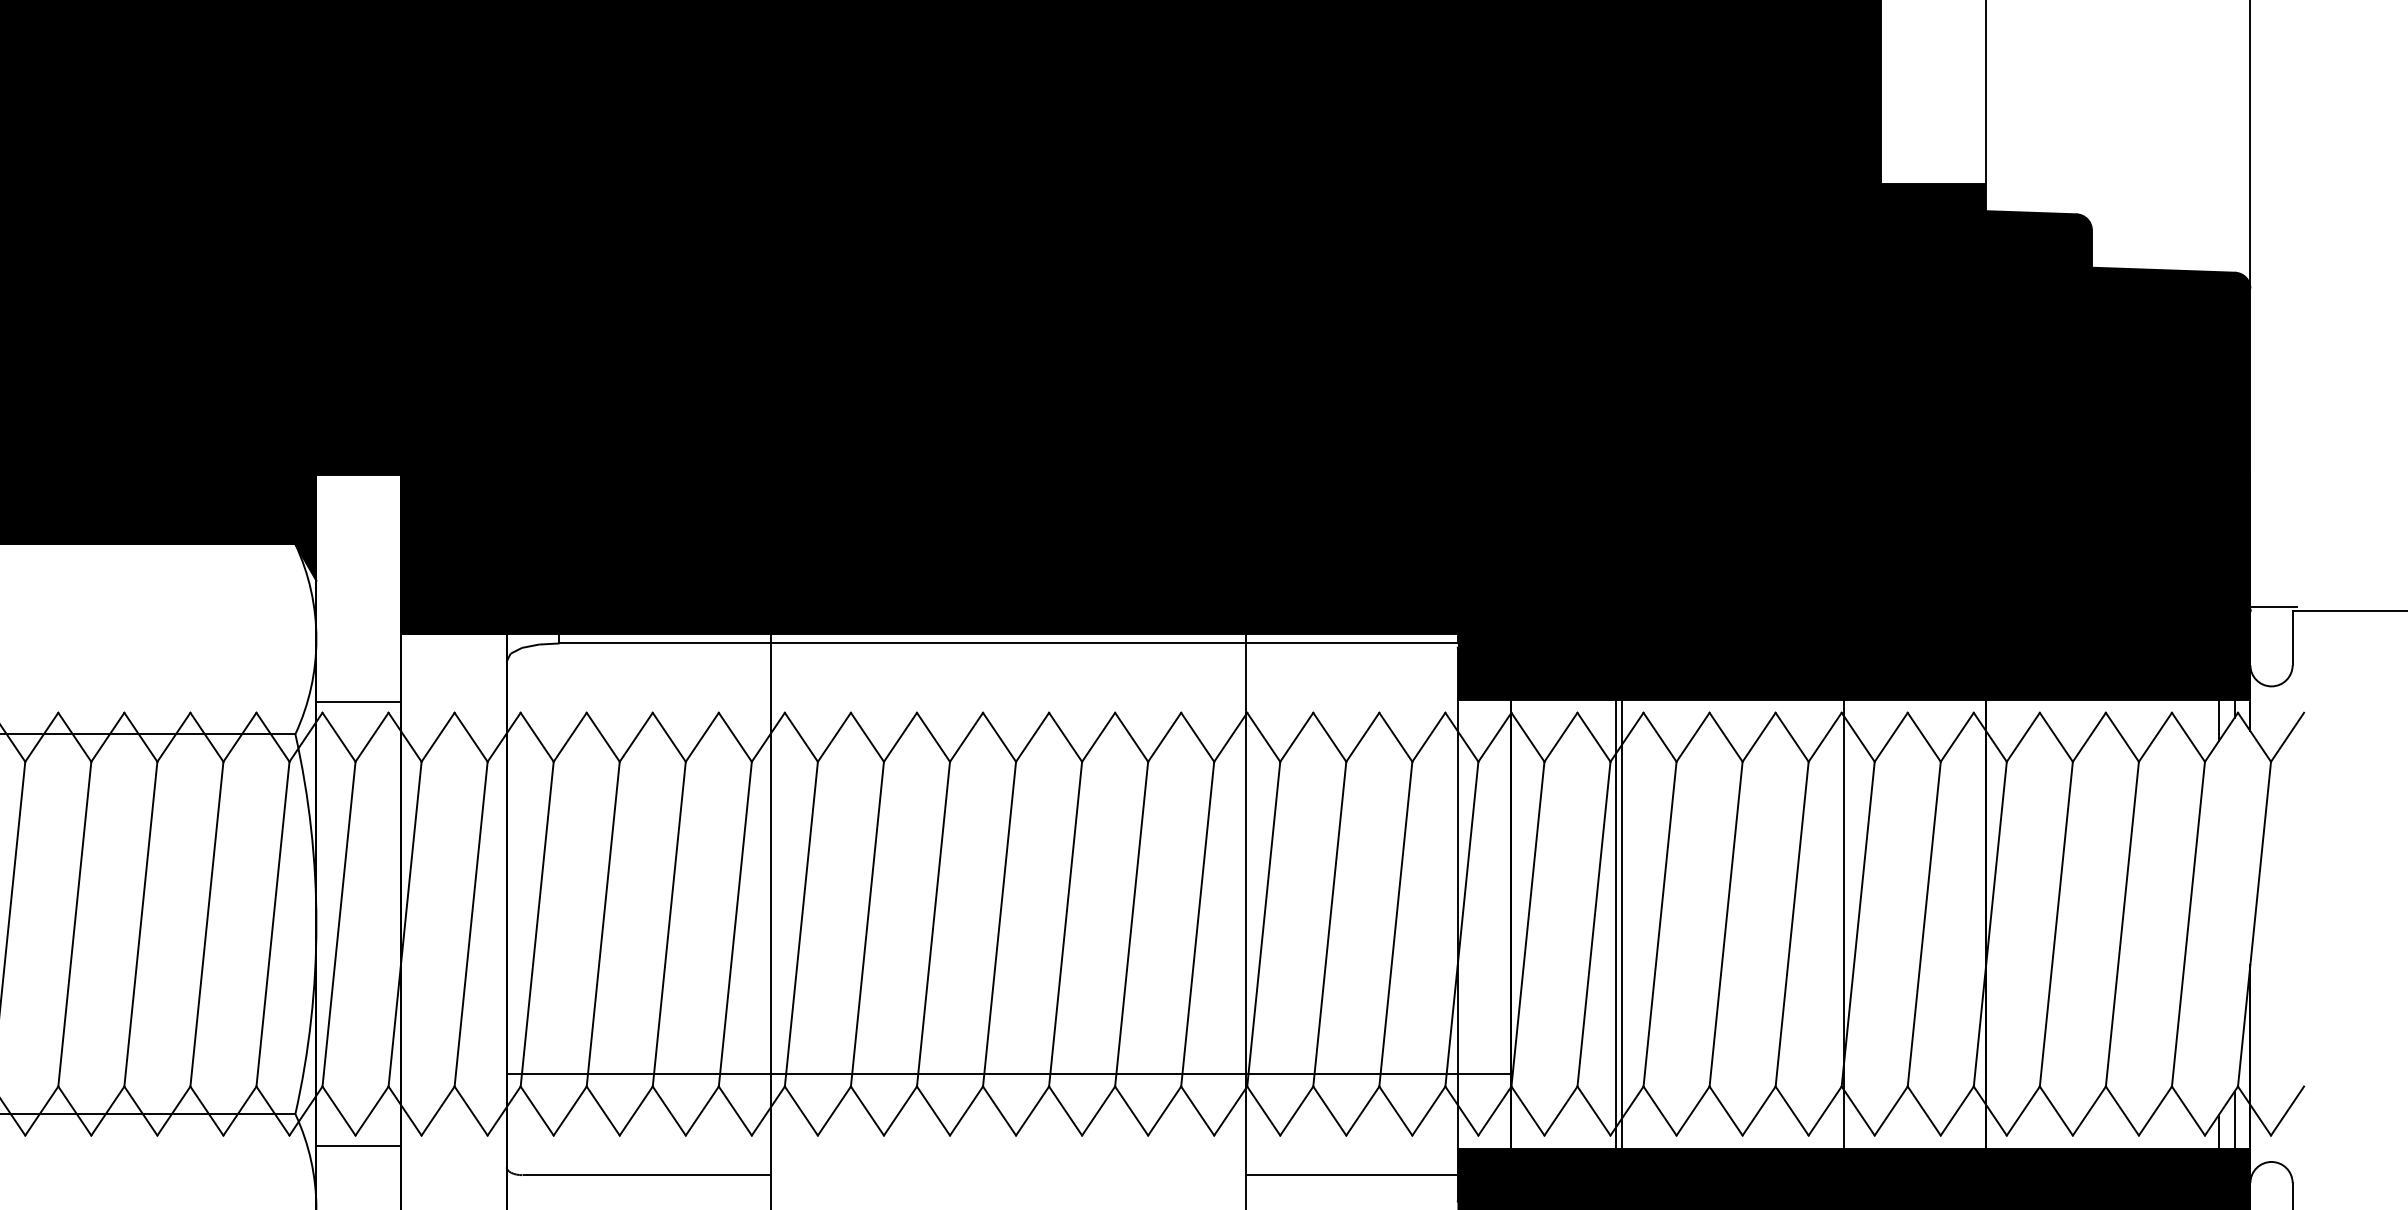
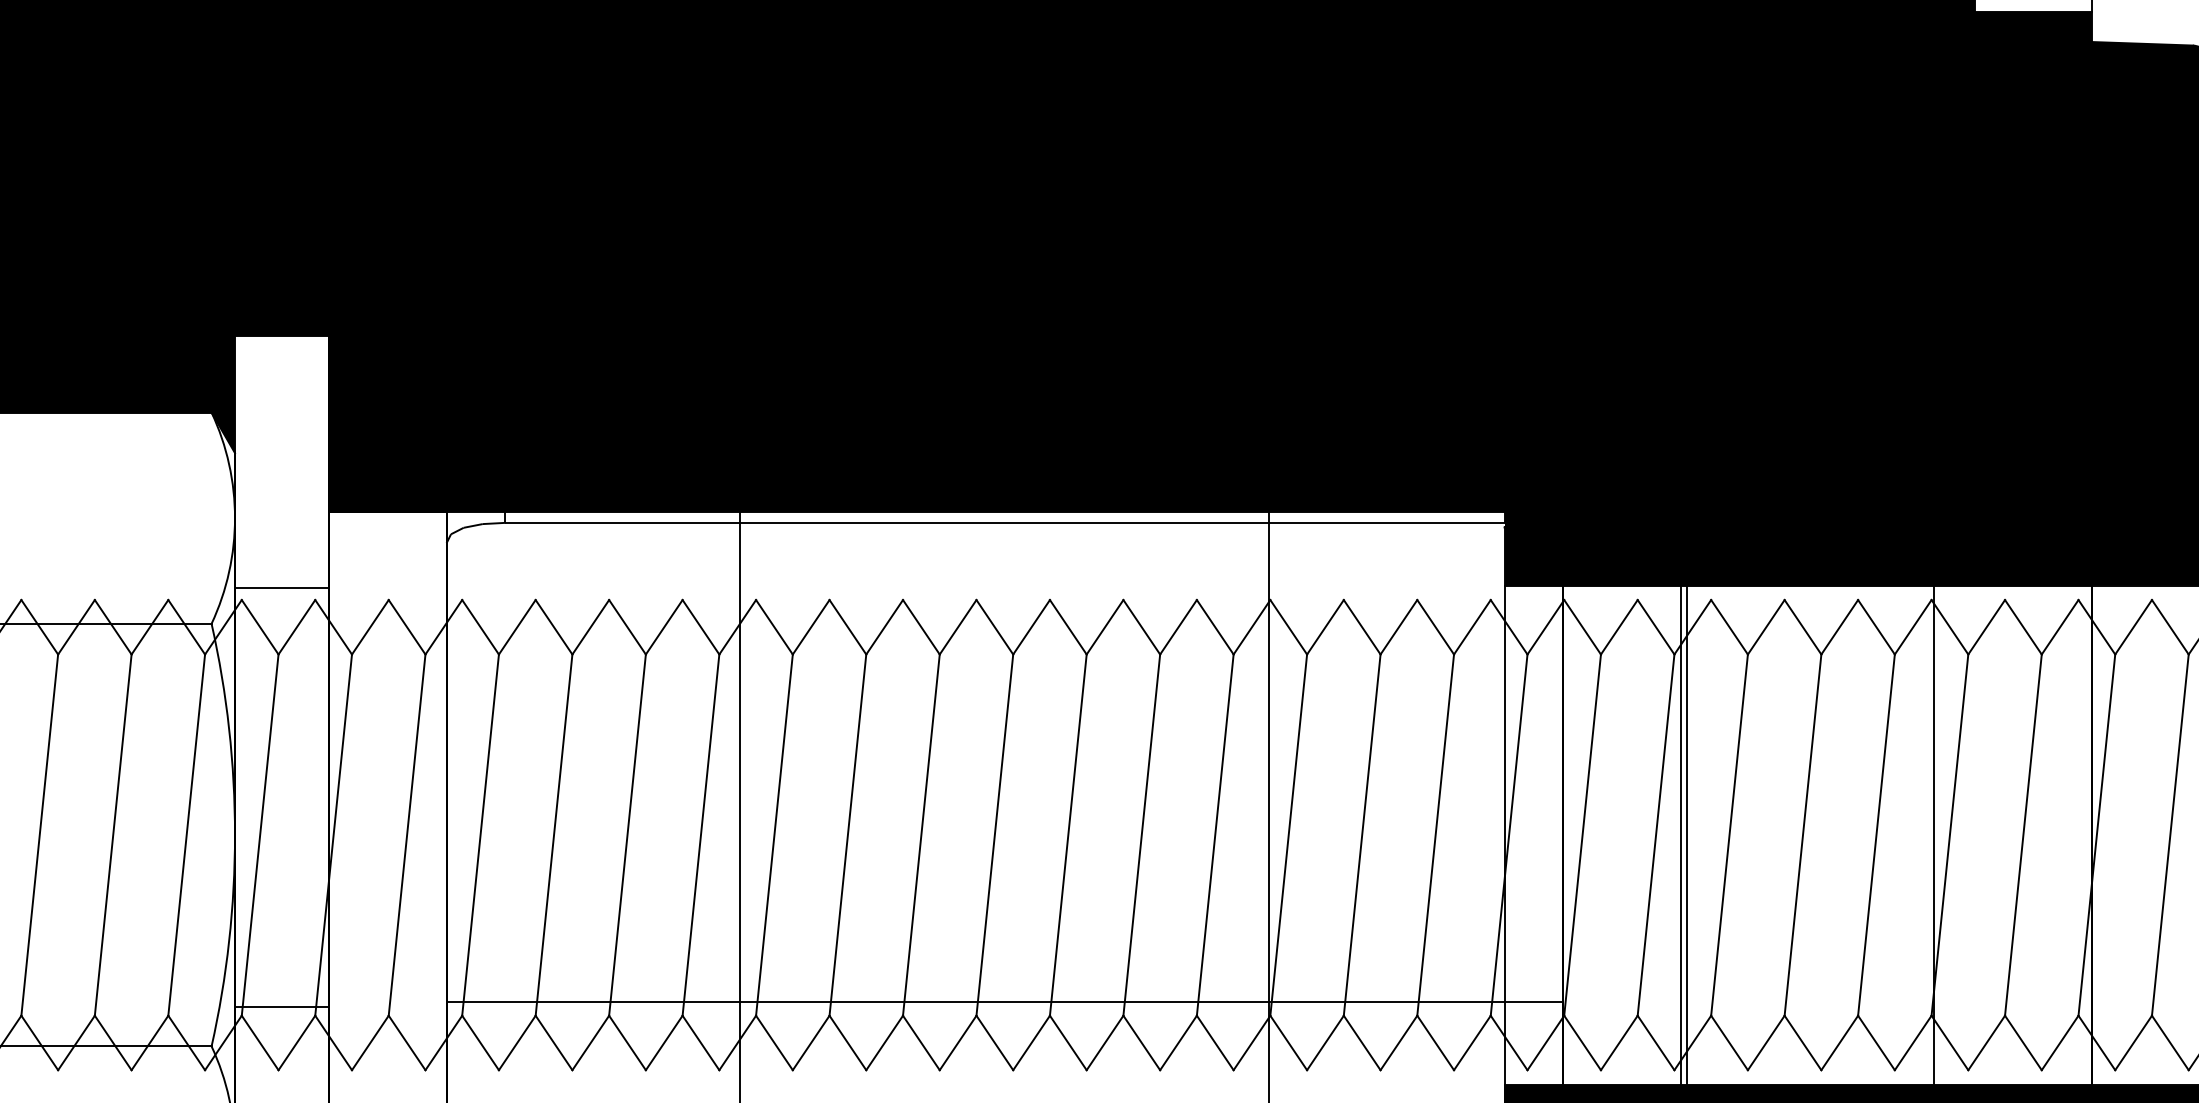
line: (358, 1146) -> (281, 1007), moved

